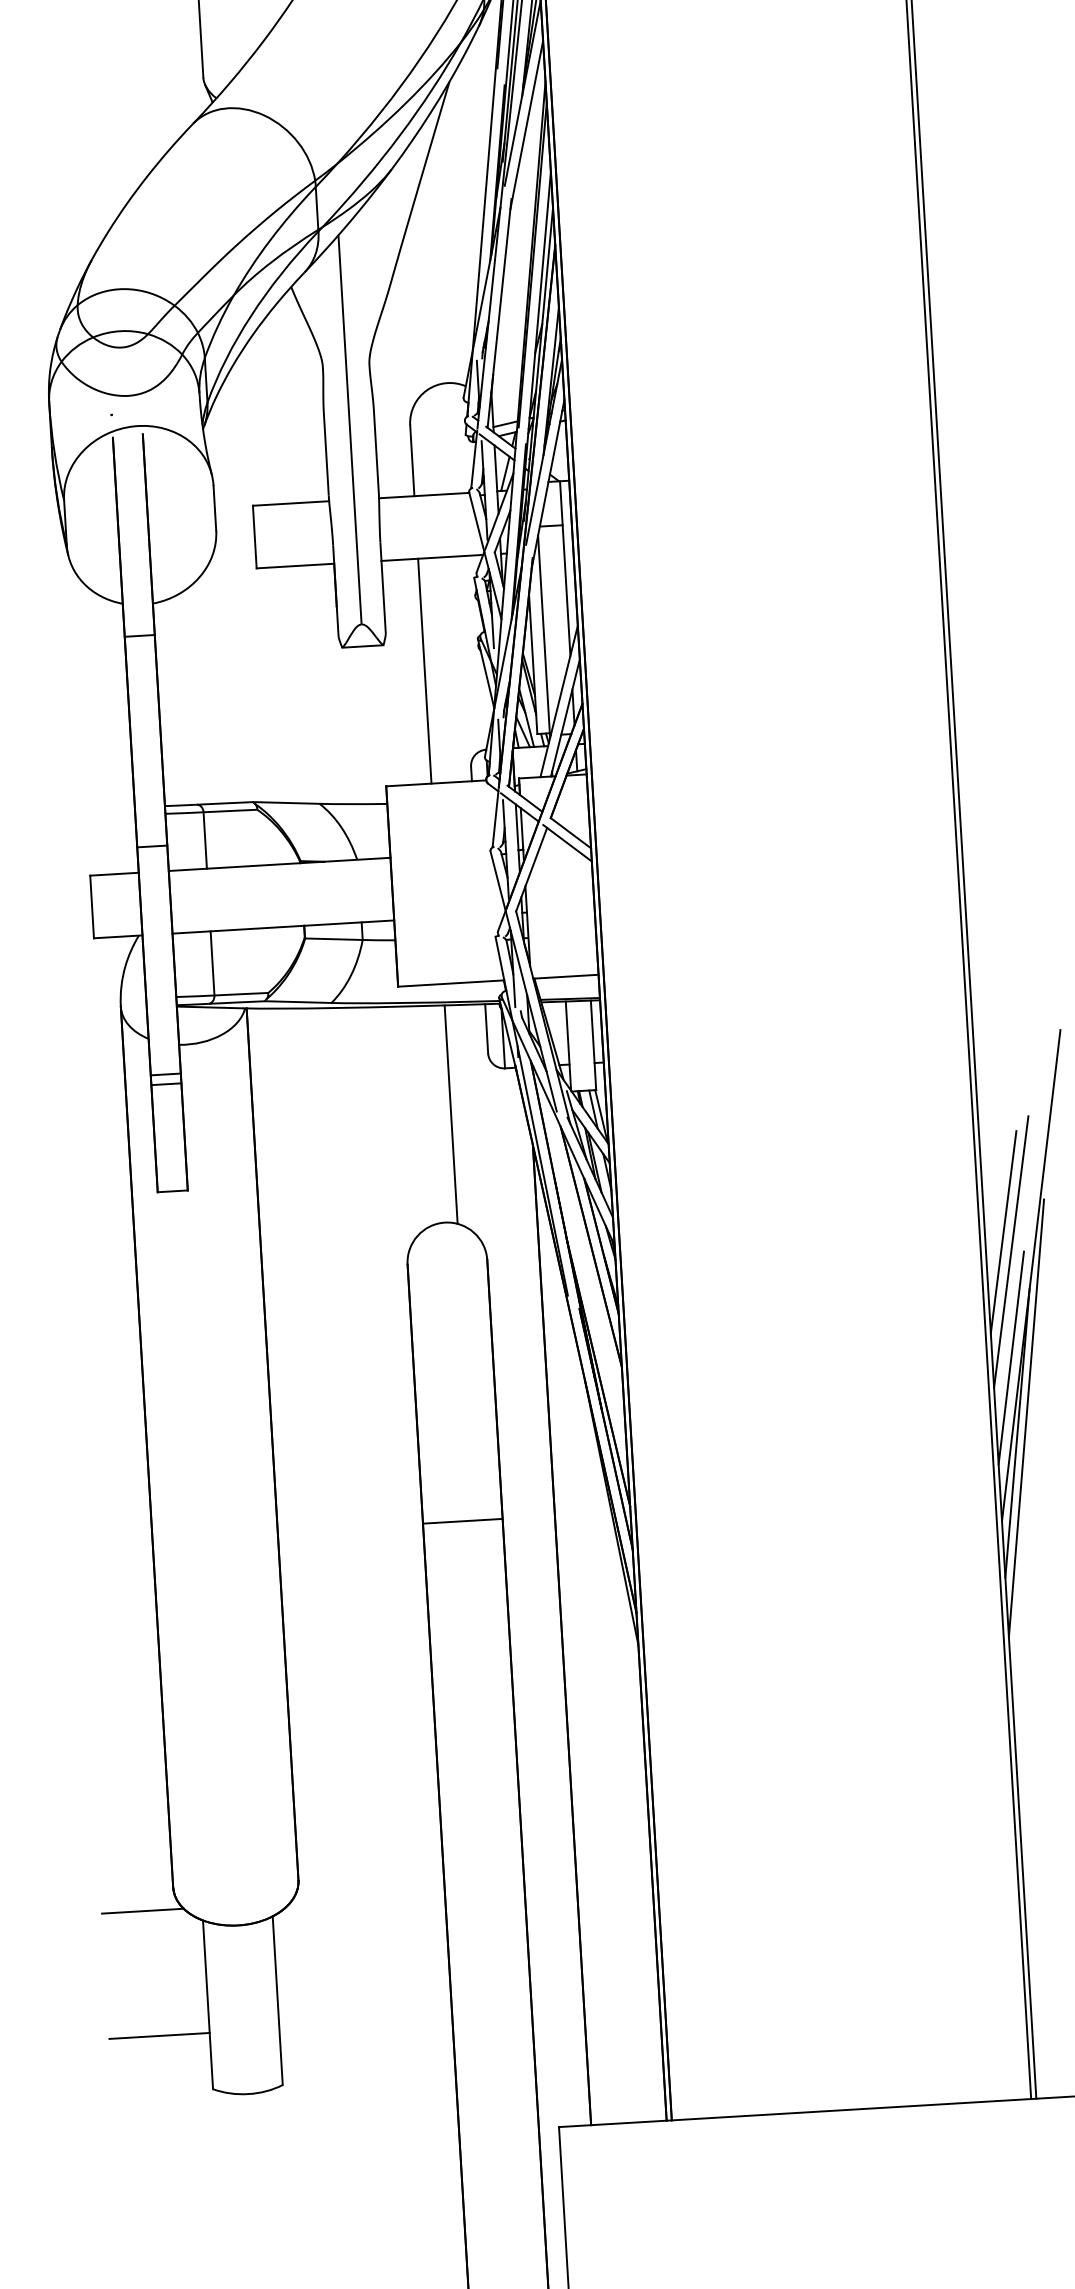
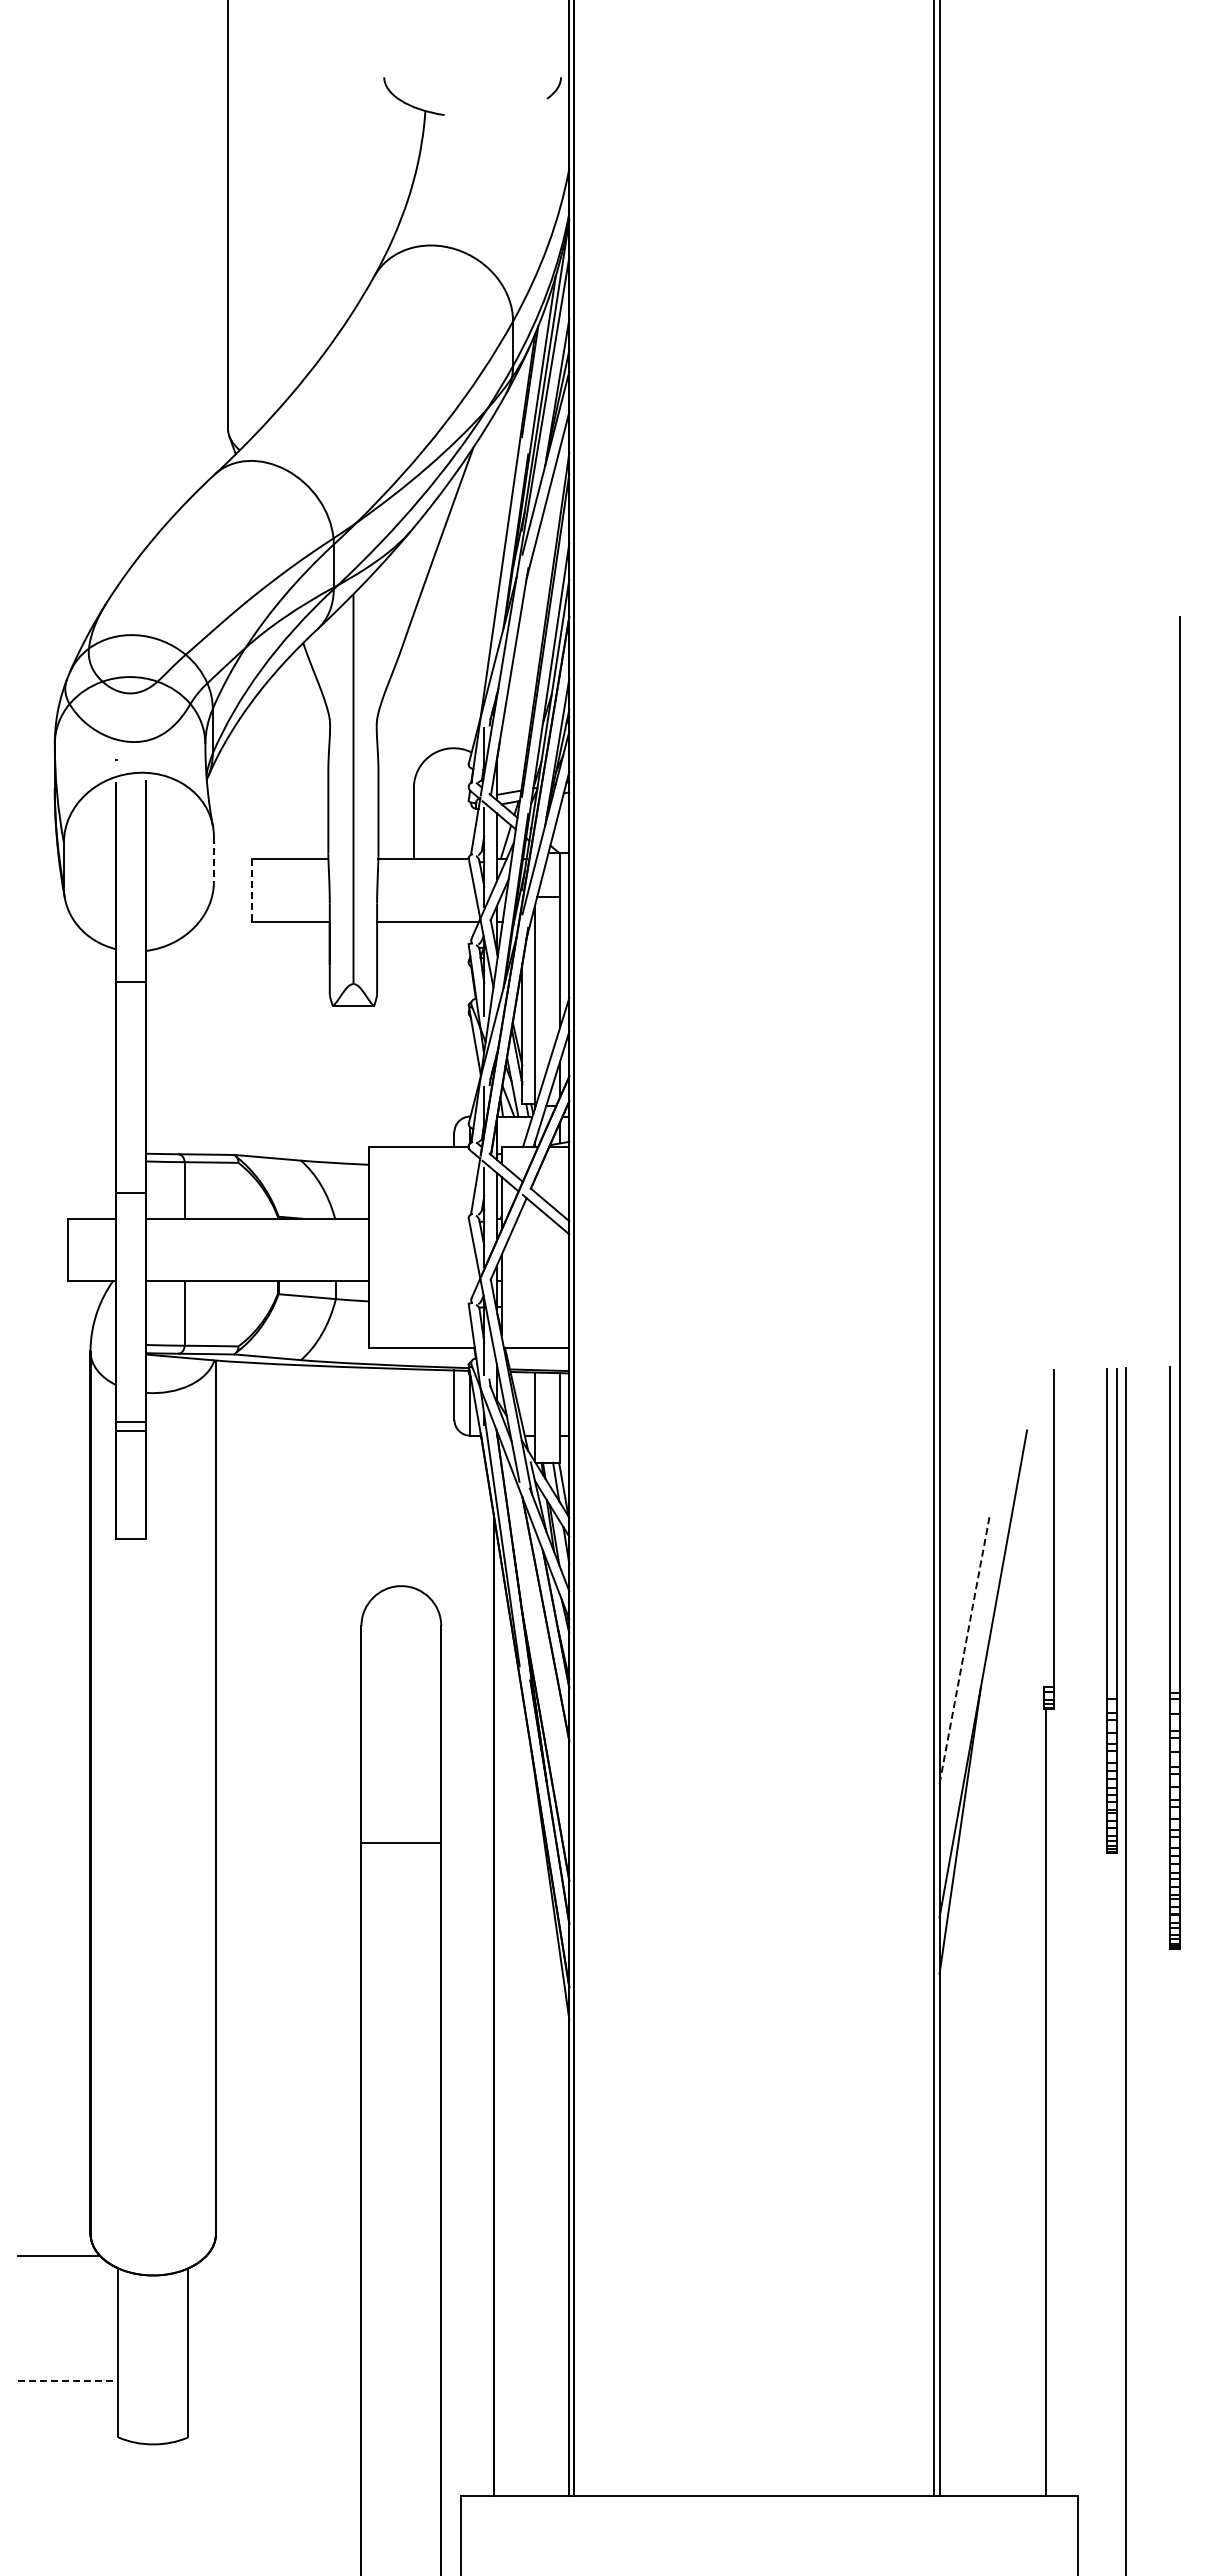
line: (214, 508) -> (213, 859), solid -> dashed
line: (255, 538) -> (252, 891), solid -> dashed
line: (424, 671) -> (413, 1034), removed
line: (450, 1114) -> (413, 1478), removed
line: (1003, 1231) -> (958, 1628), removed
line: (1010, 1252) -> (964, 1649), solid -> dashed
line: (1011, 1357) -> (958, 1754), removed
line: (1025, 1417) -> (969, 1815), removed
line: (462, 1521) -> (401, 1843), moved
line: (159, 2036) -> (68, 2381), solid -> dashed

